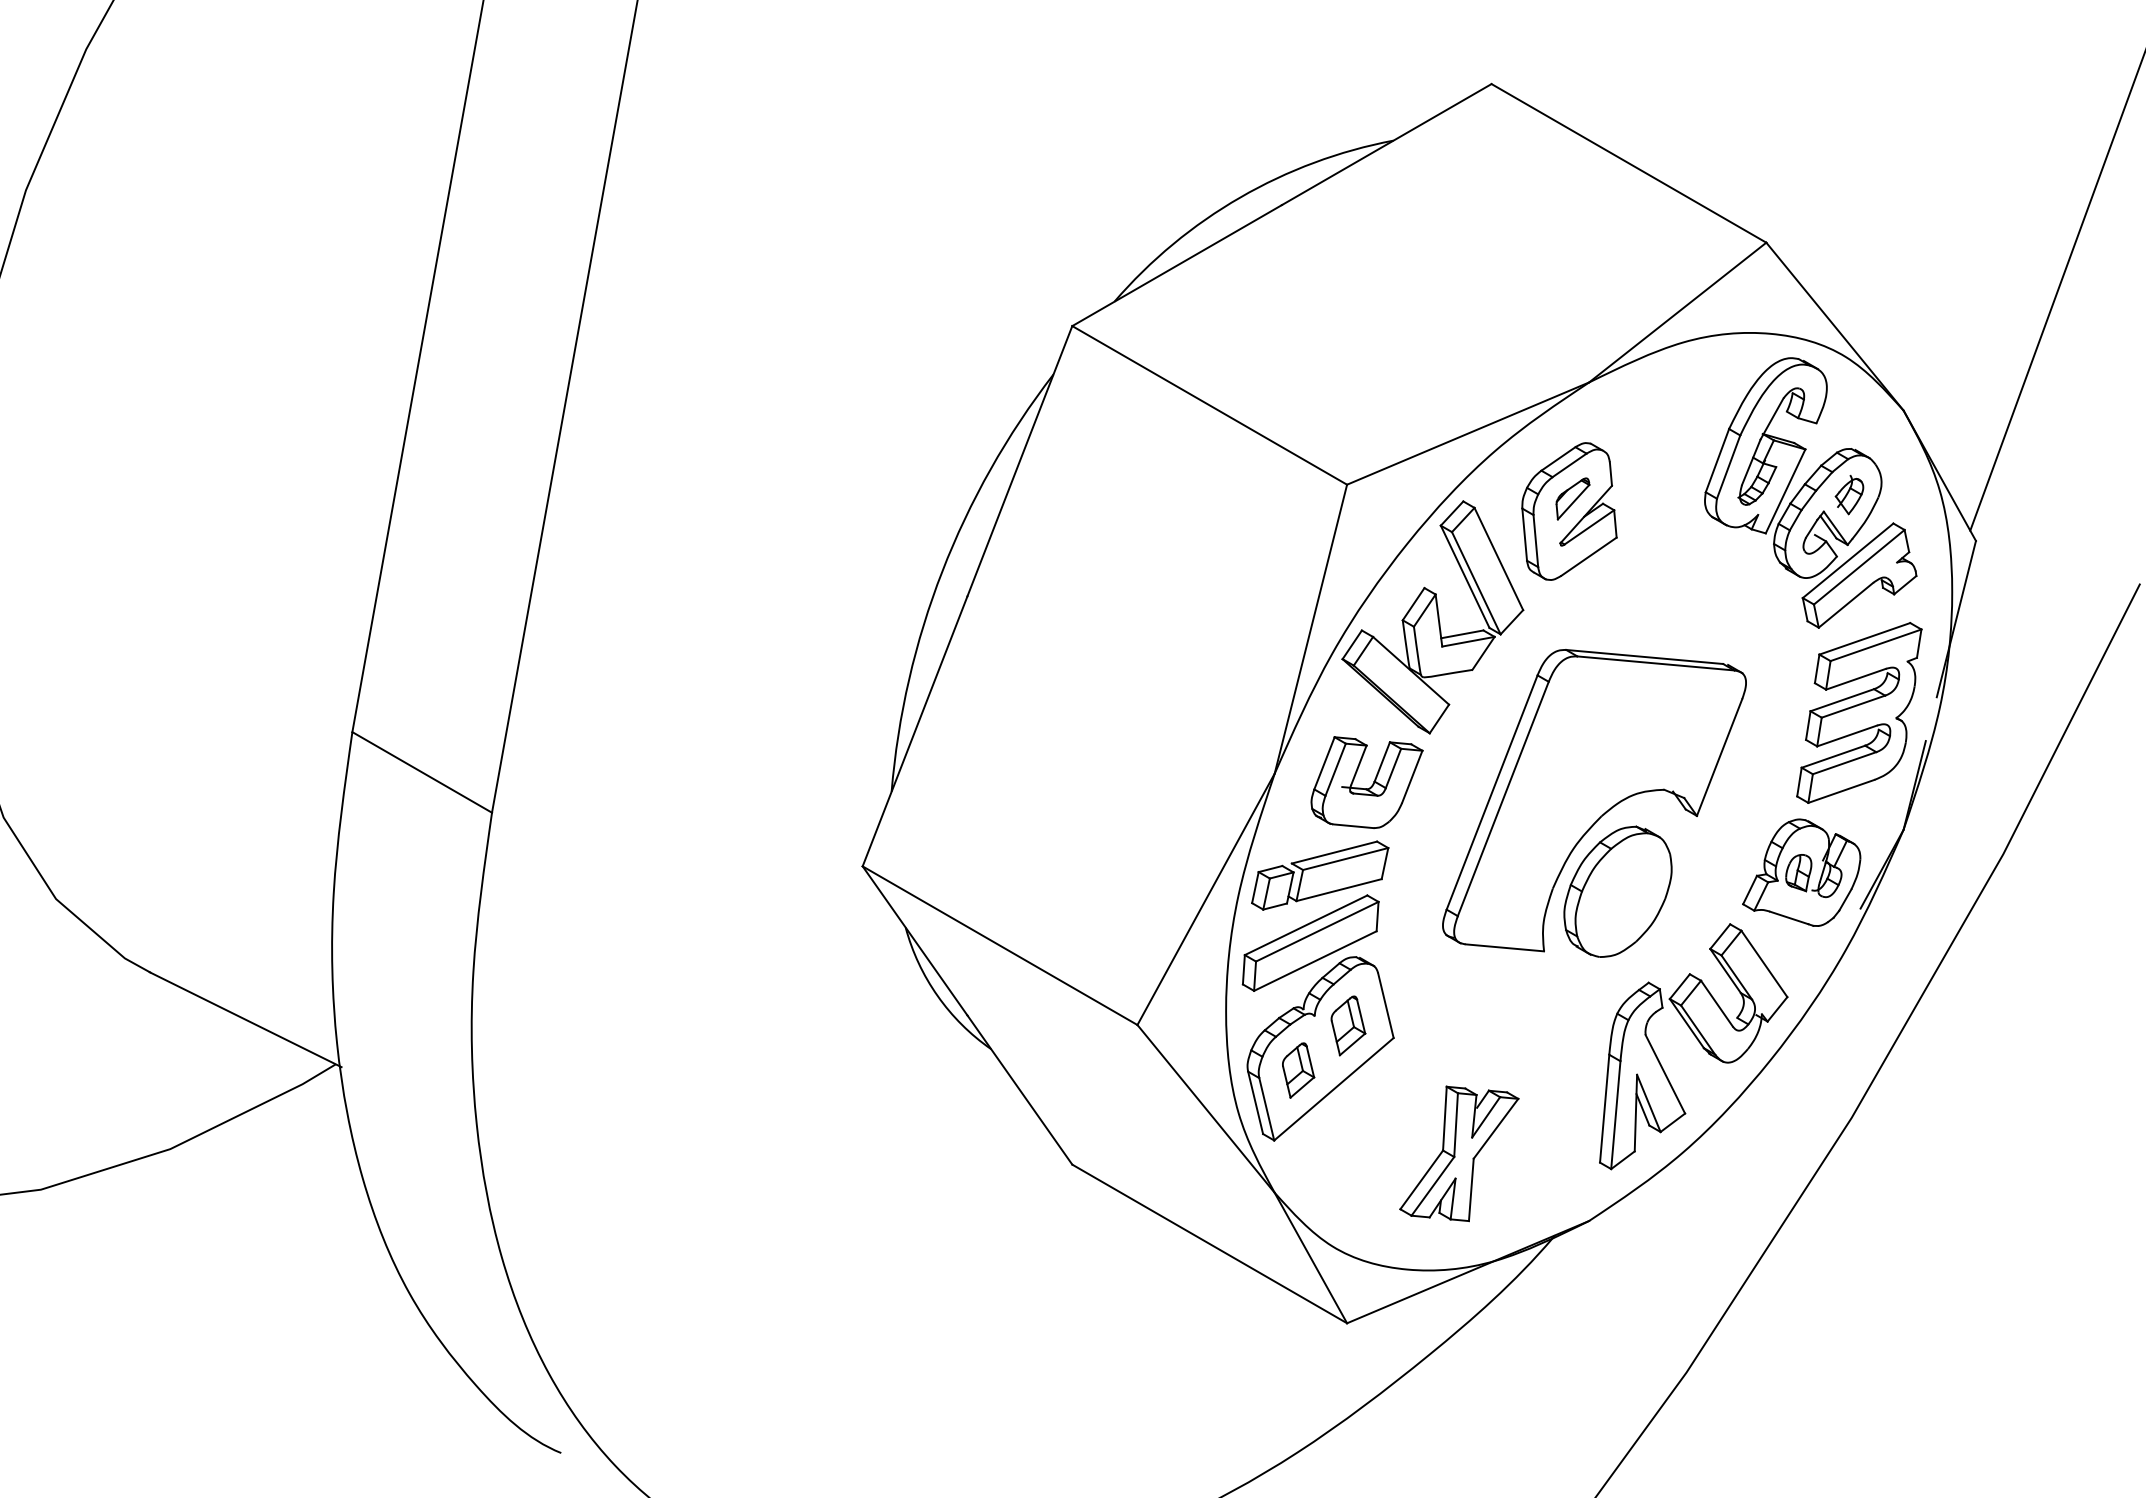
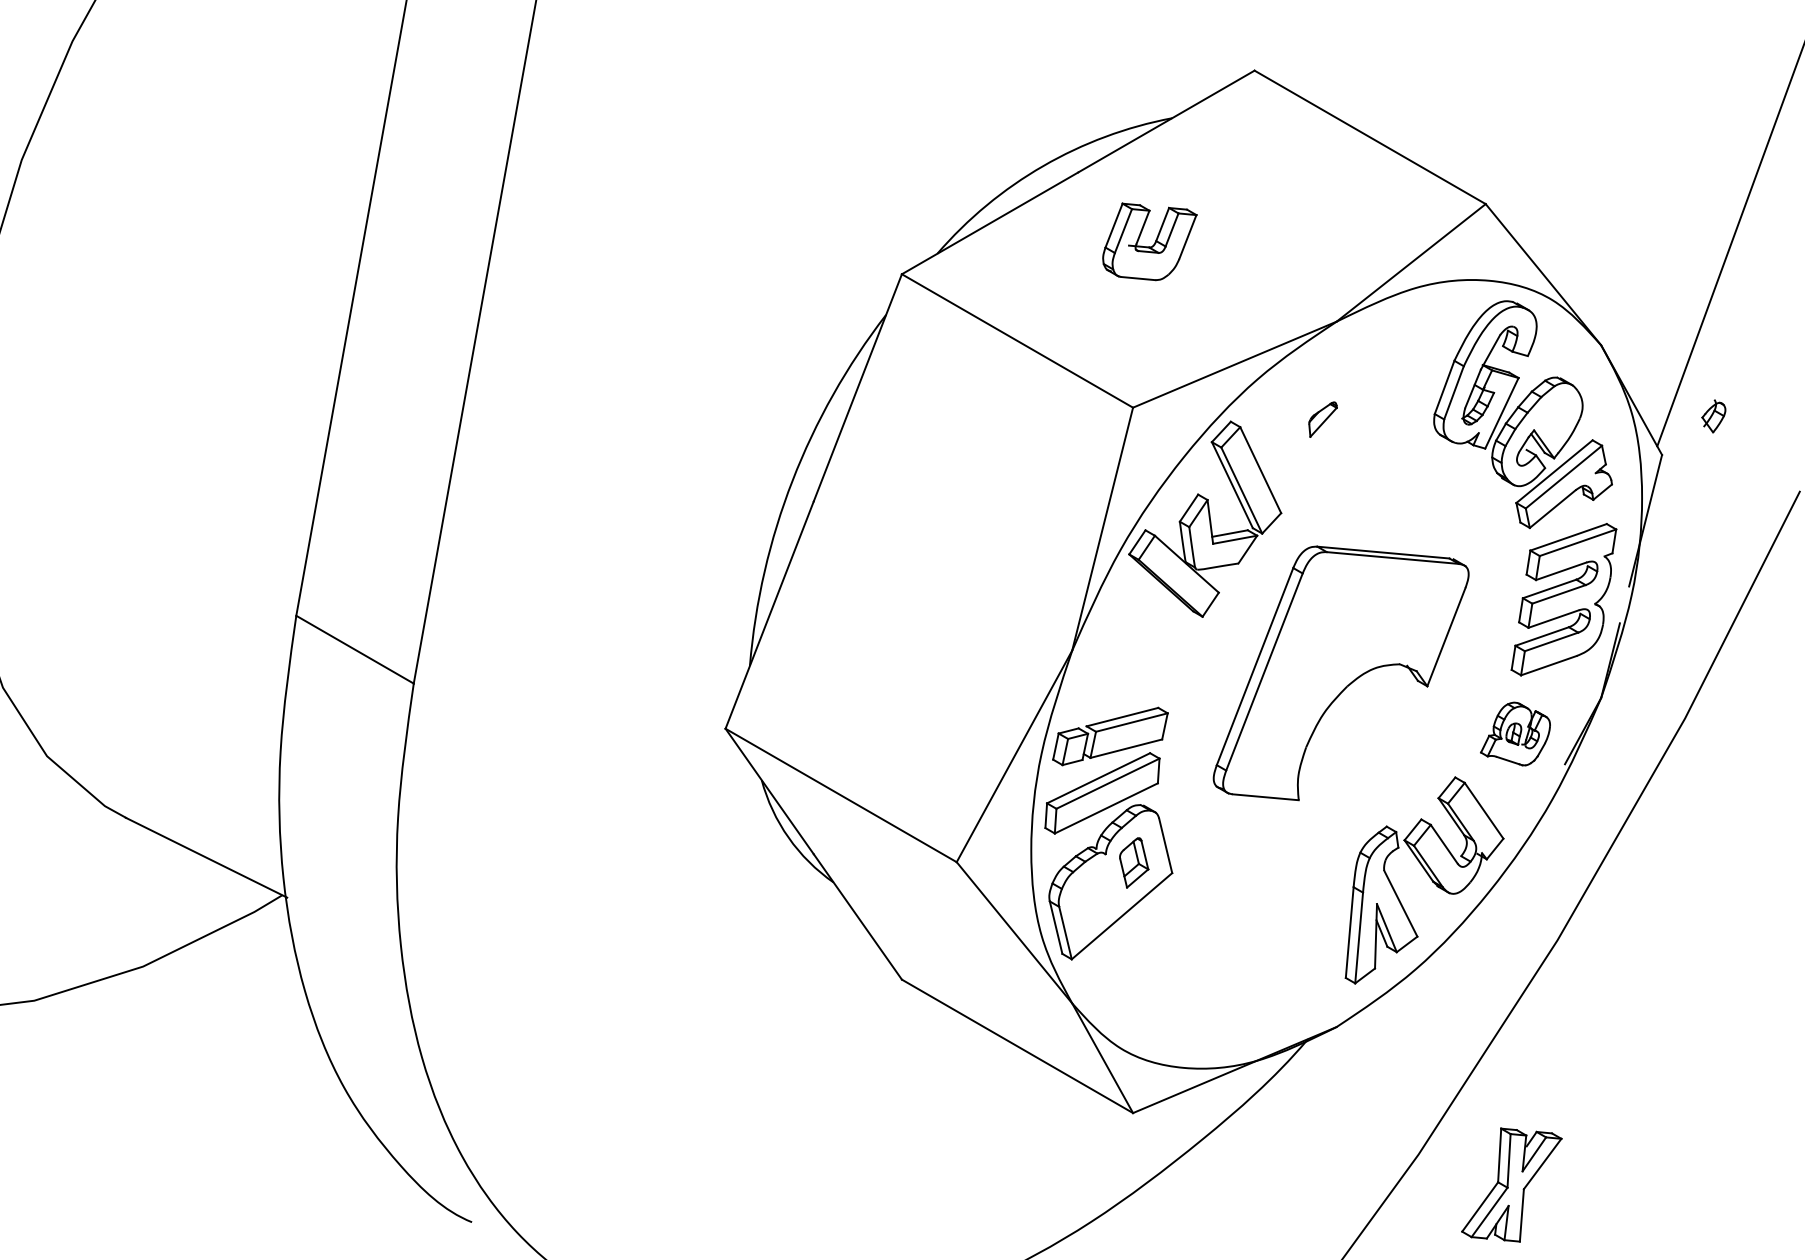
part: (1849, 495) -> (1713, 416), moved
part: (1569, 511) -> (1320, 430), removed
part: (1366, 782) -> (1149, 241), moved
part: (1801, 872) -> (1515, 733), size x0.7
part: (1617, 891) -> (1360, 749), removed
part: (1298, 1070) -> (1092, 900), removed
part: (1459, 1153) -> (1511, 1184), moved

